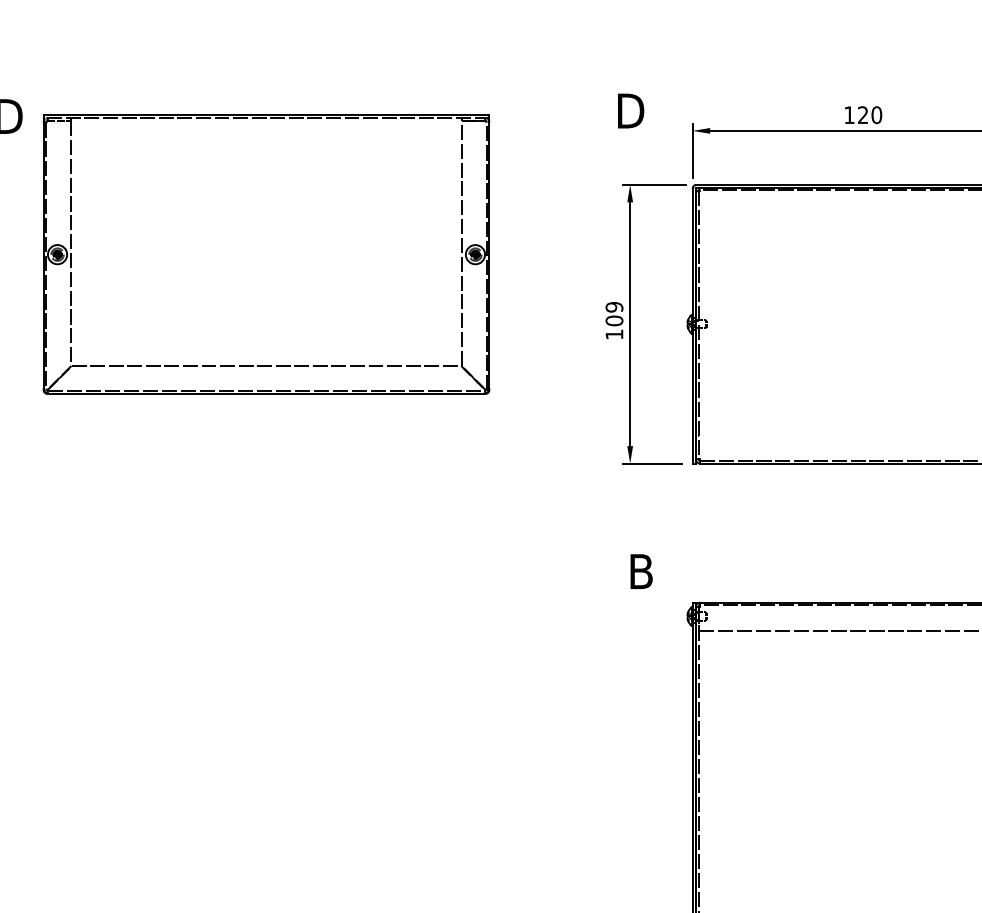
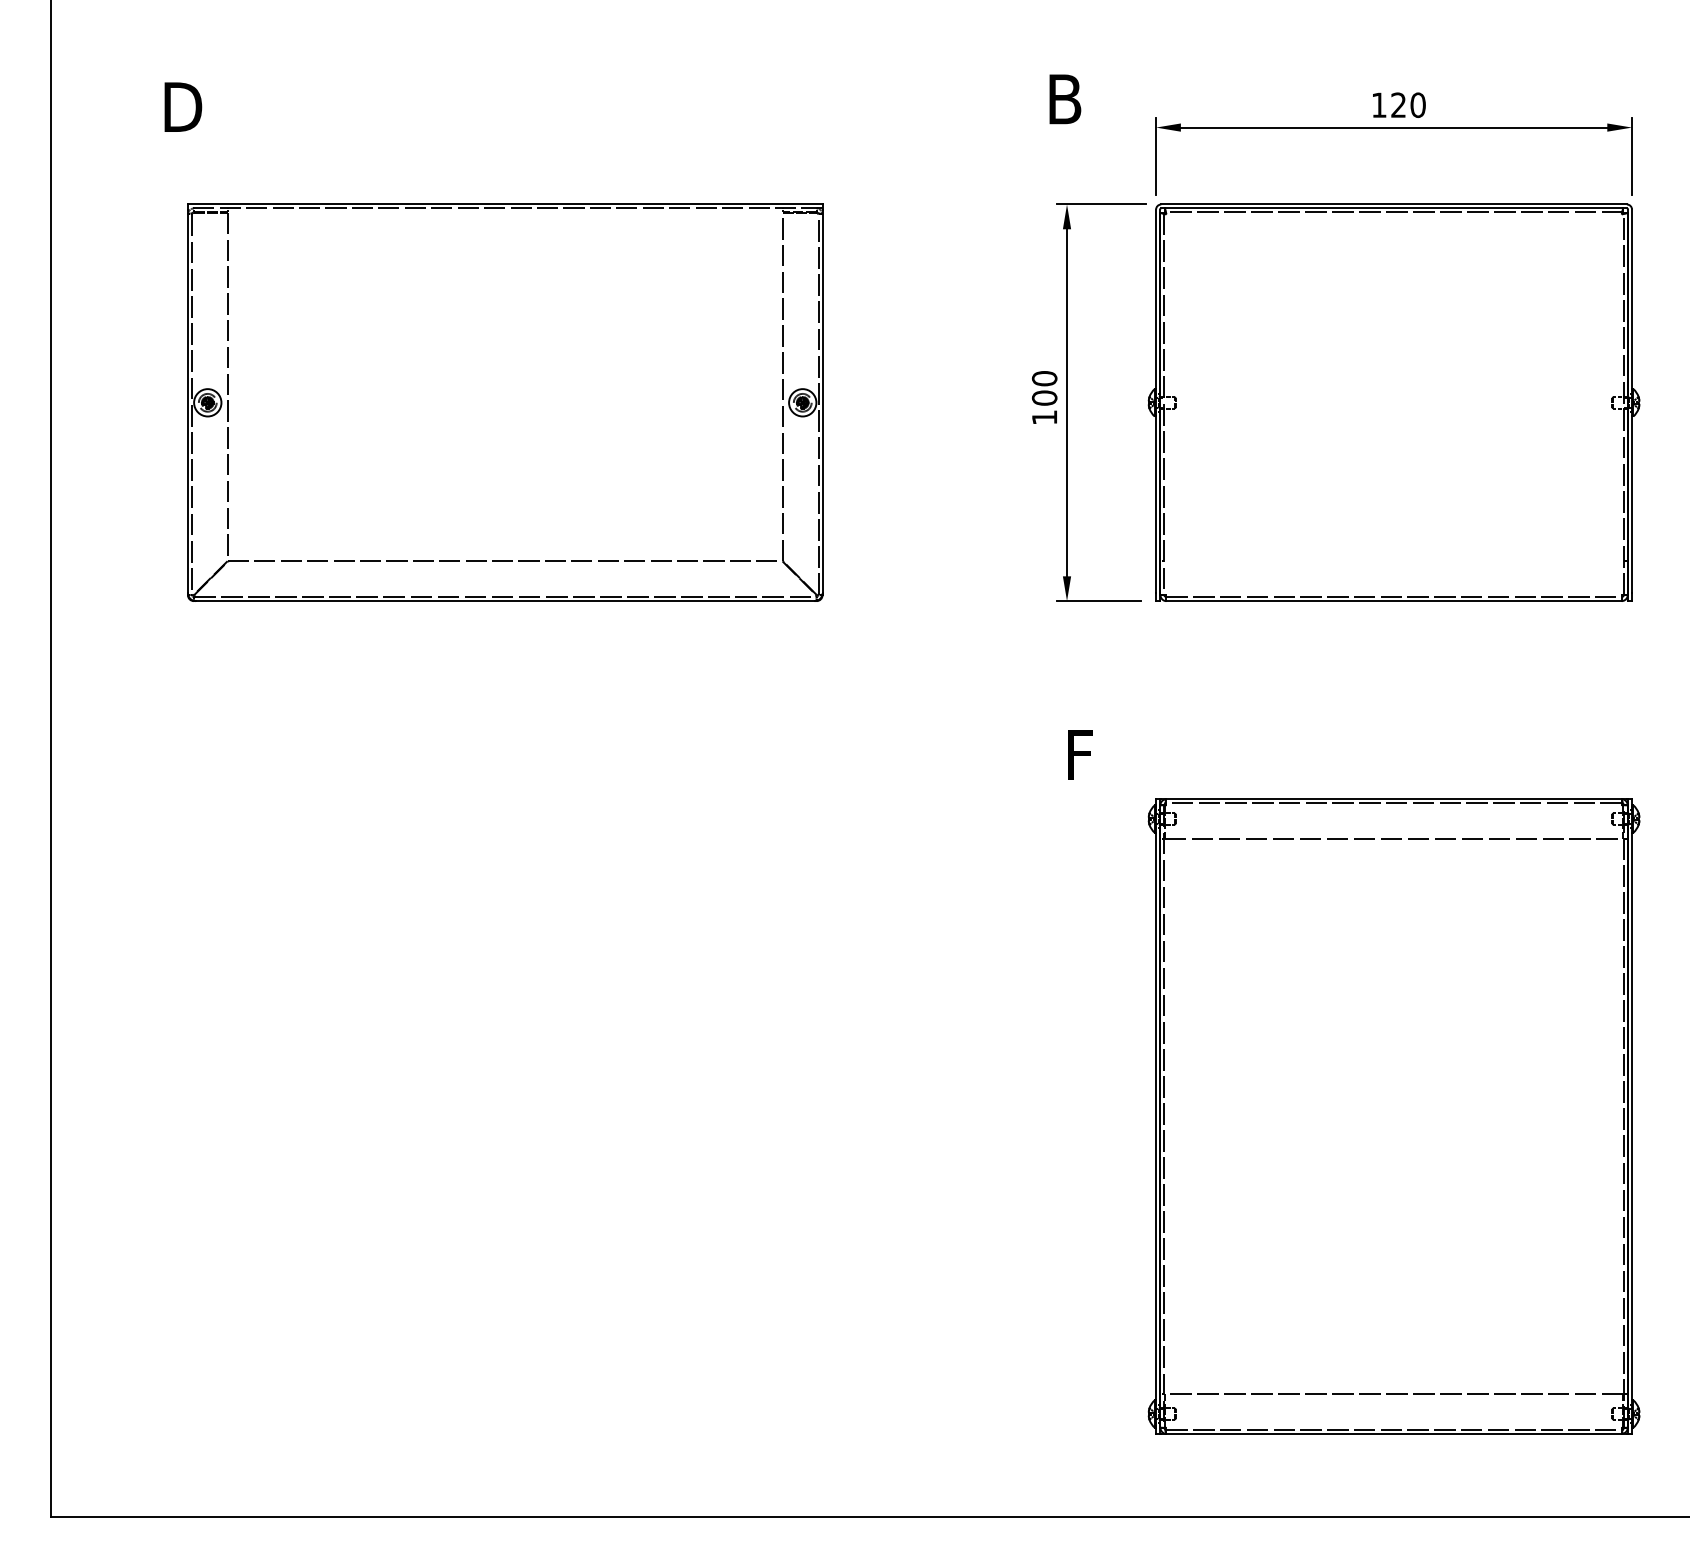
text: (633, 111) -> (1071, 99), D -> B
part: (266, 254) -> (505, 402), moved
text: (614, 307) -> (1044, 378), 109 -> 100
text: (641, 571) -> (1083, 754), B -> F

